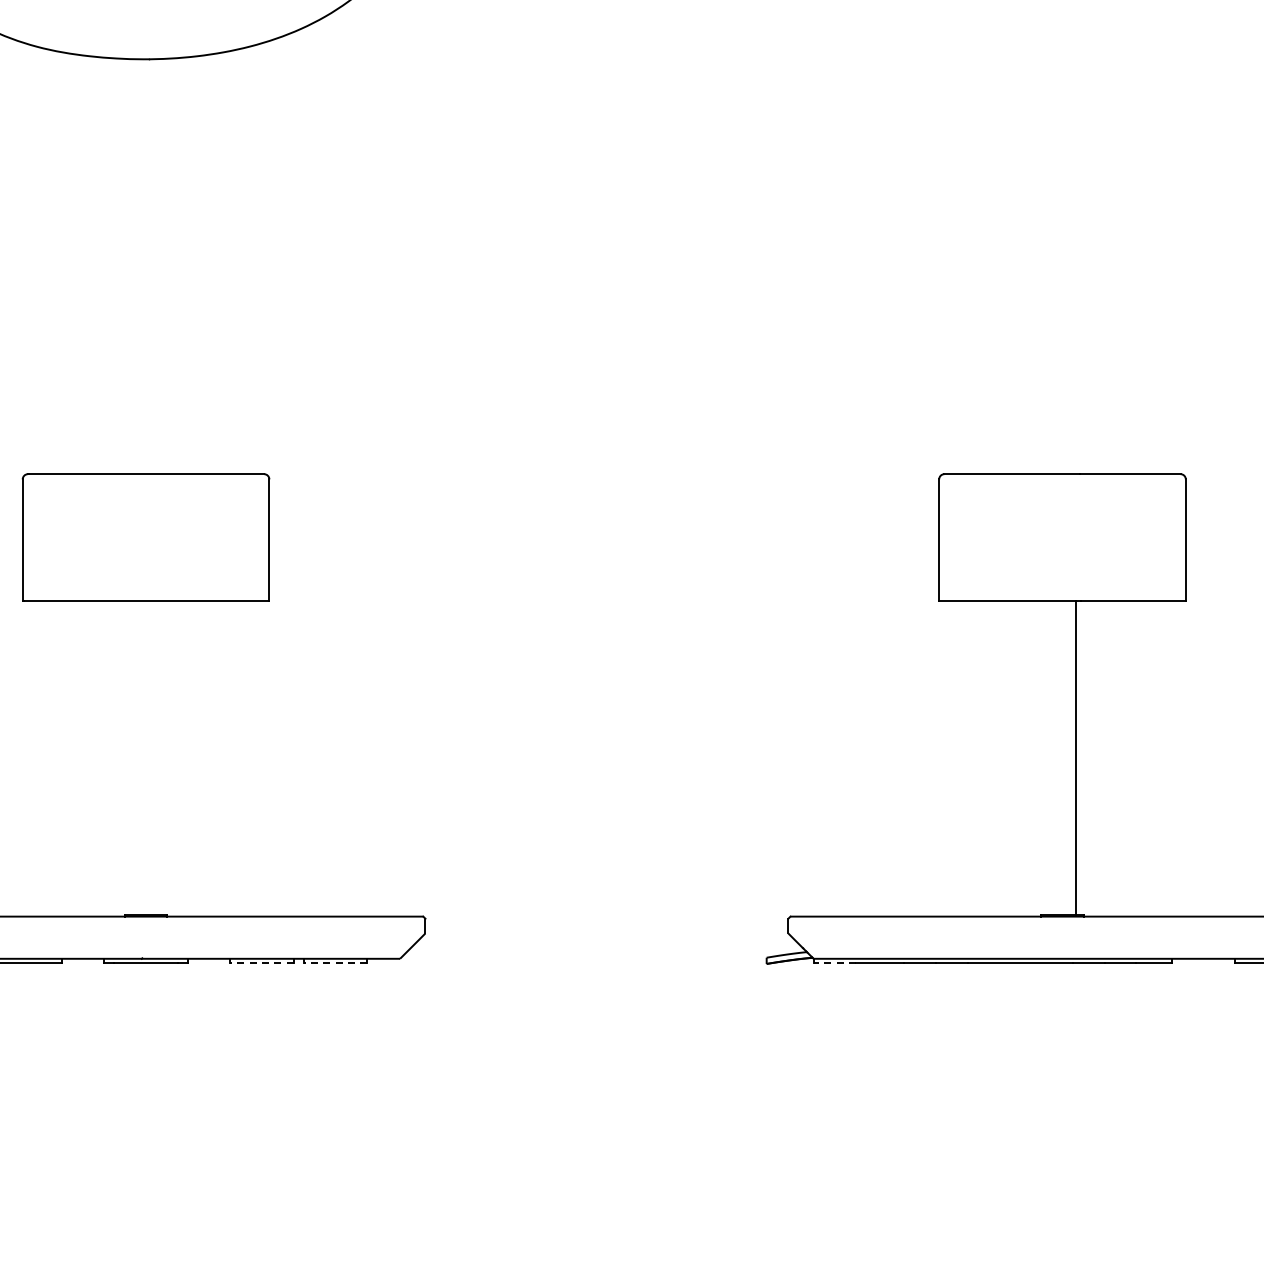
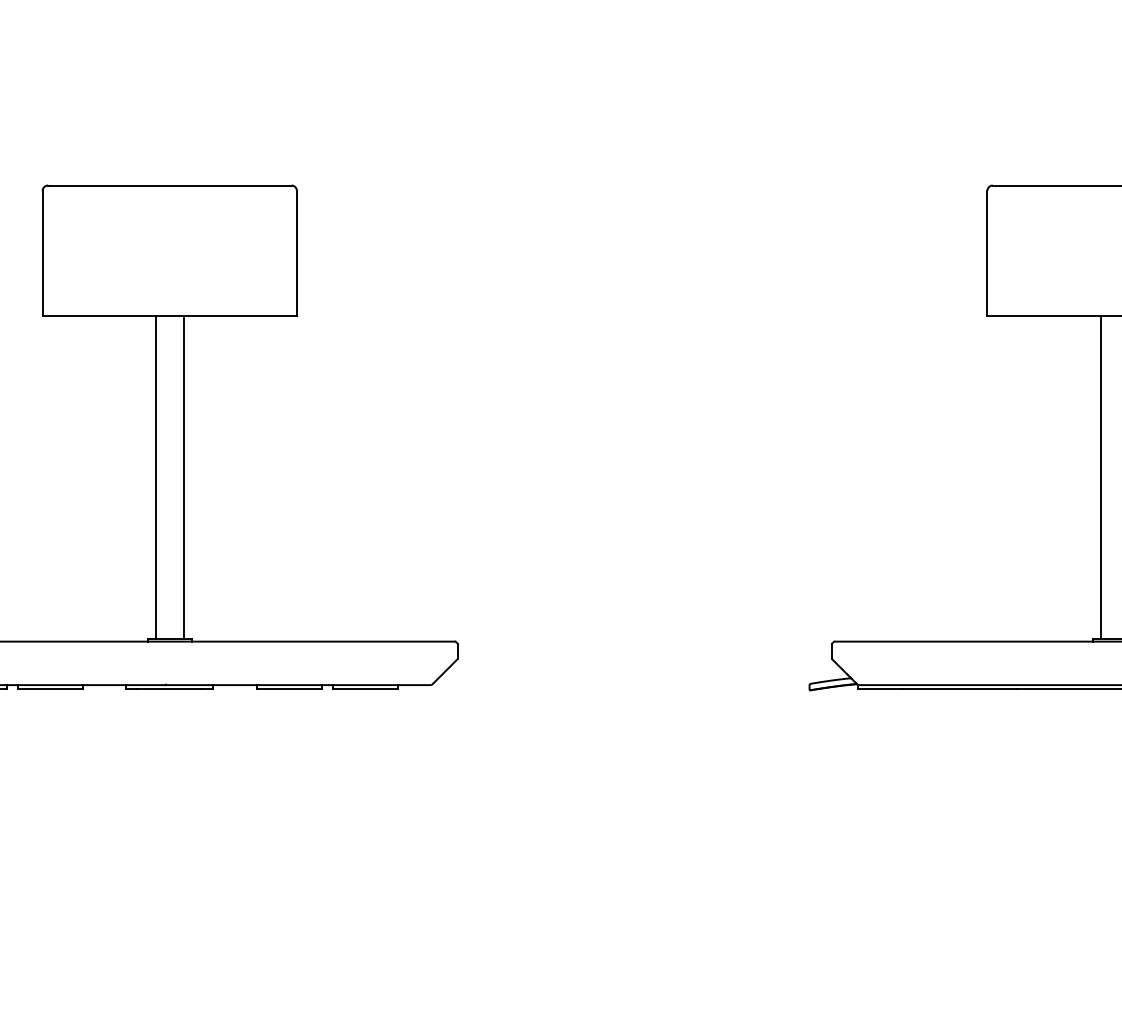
line: (132, 757) -> (155, 477), added
line: (159, 757) -> (183, 477), added
line: (1049, 757) -> (1101, 477), added
line: (262, 963) -> (289, 689), dashed -> solid
line: (335, 963) -> (365, 689), dashed -> solid
line: (834, 963) -> (879, 689), dashed -> solid

